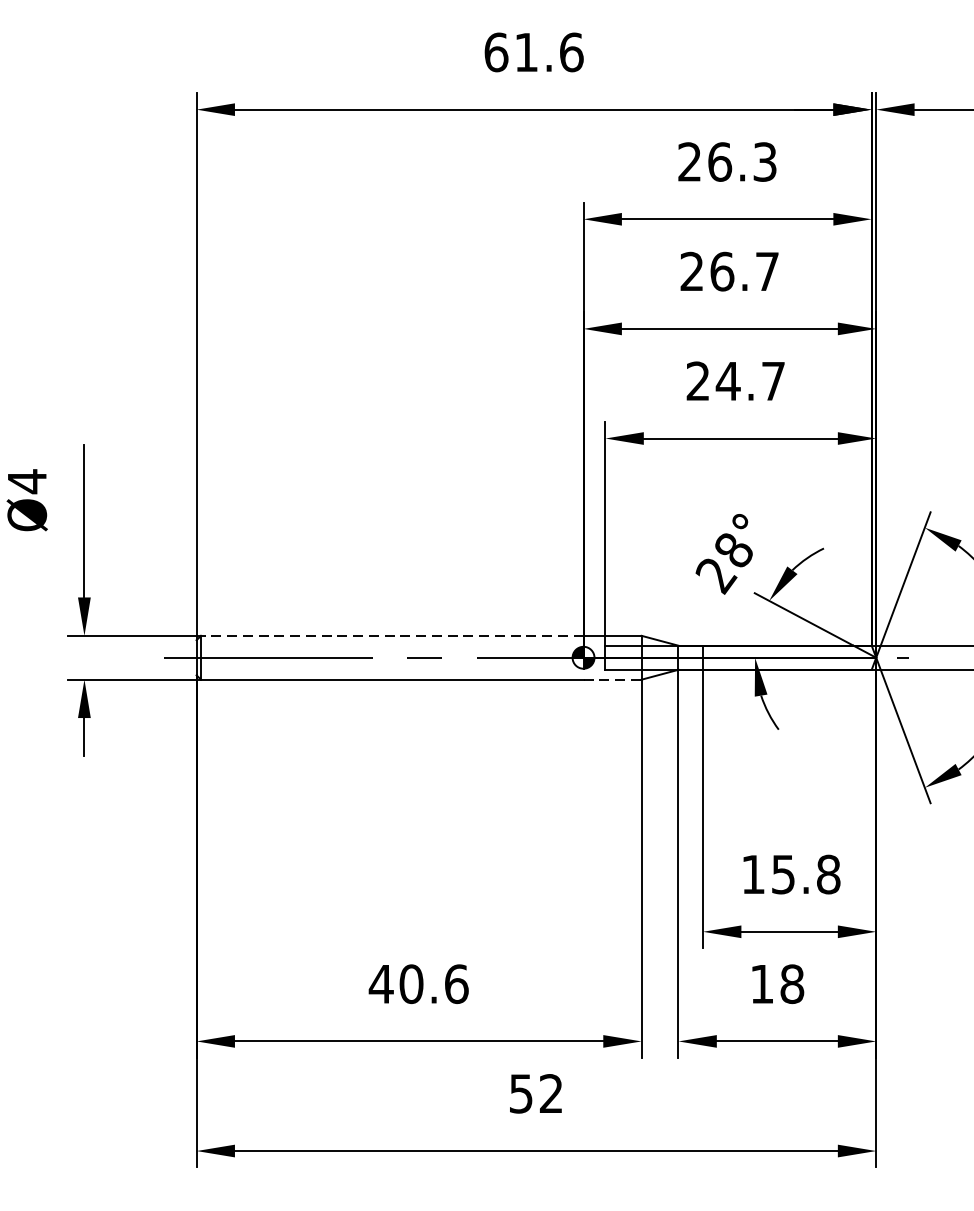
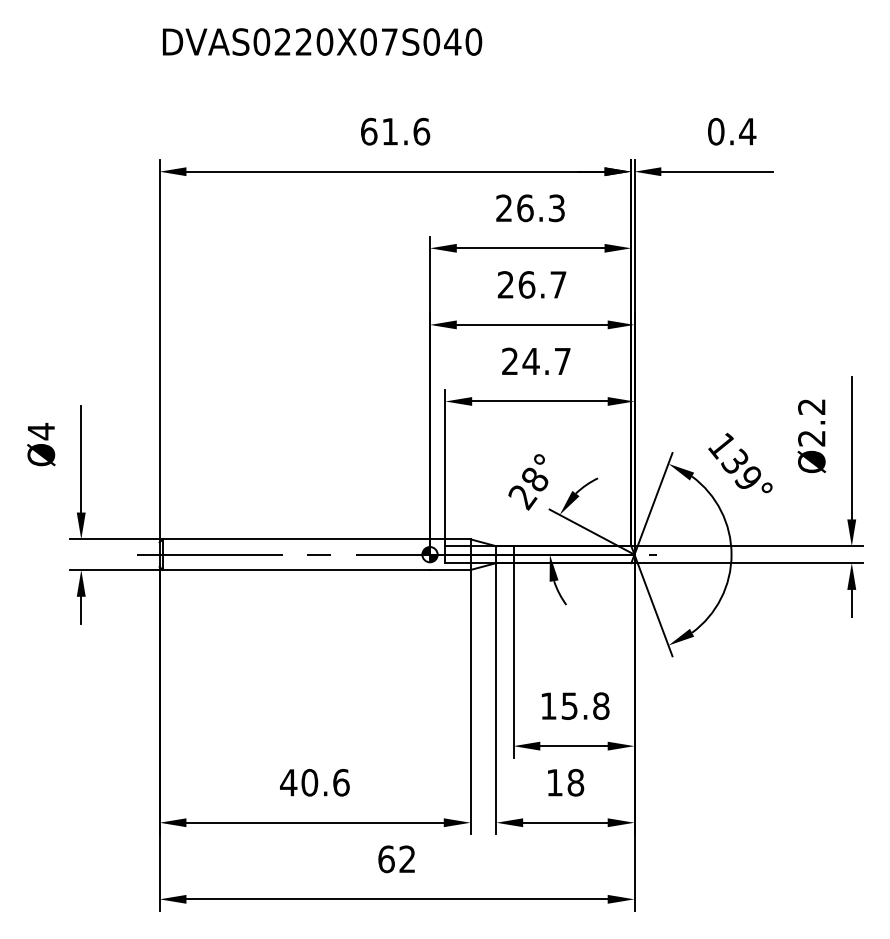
line: (392, 636) -> (296, 539), dashed -> solid
line: (612, 678) -> (450, 569), dashed -> solid
text: (521, 1094) -> (386, 859), 52 -> 62

